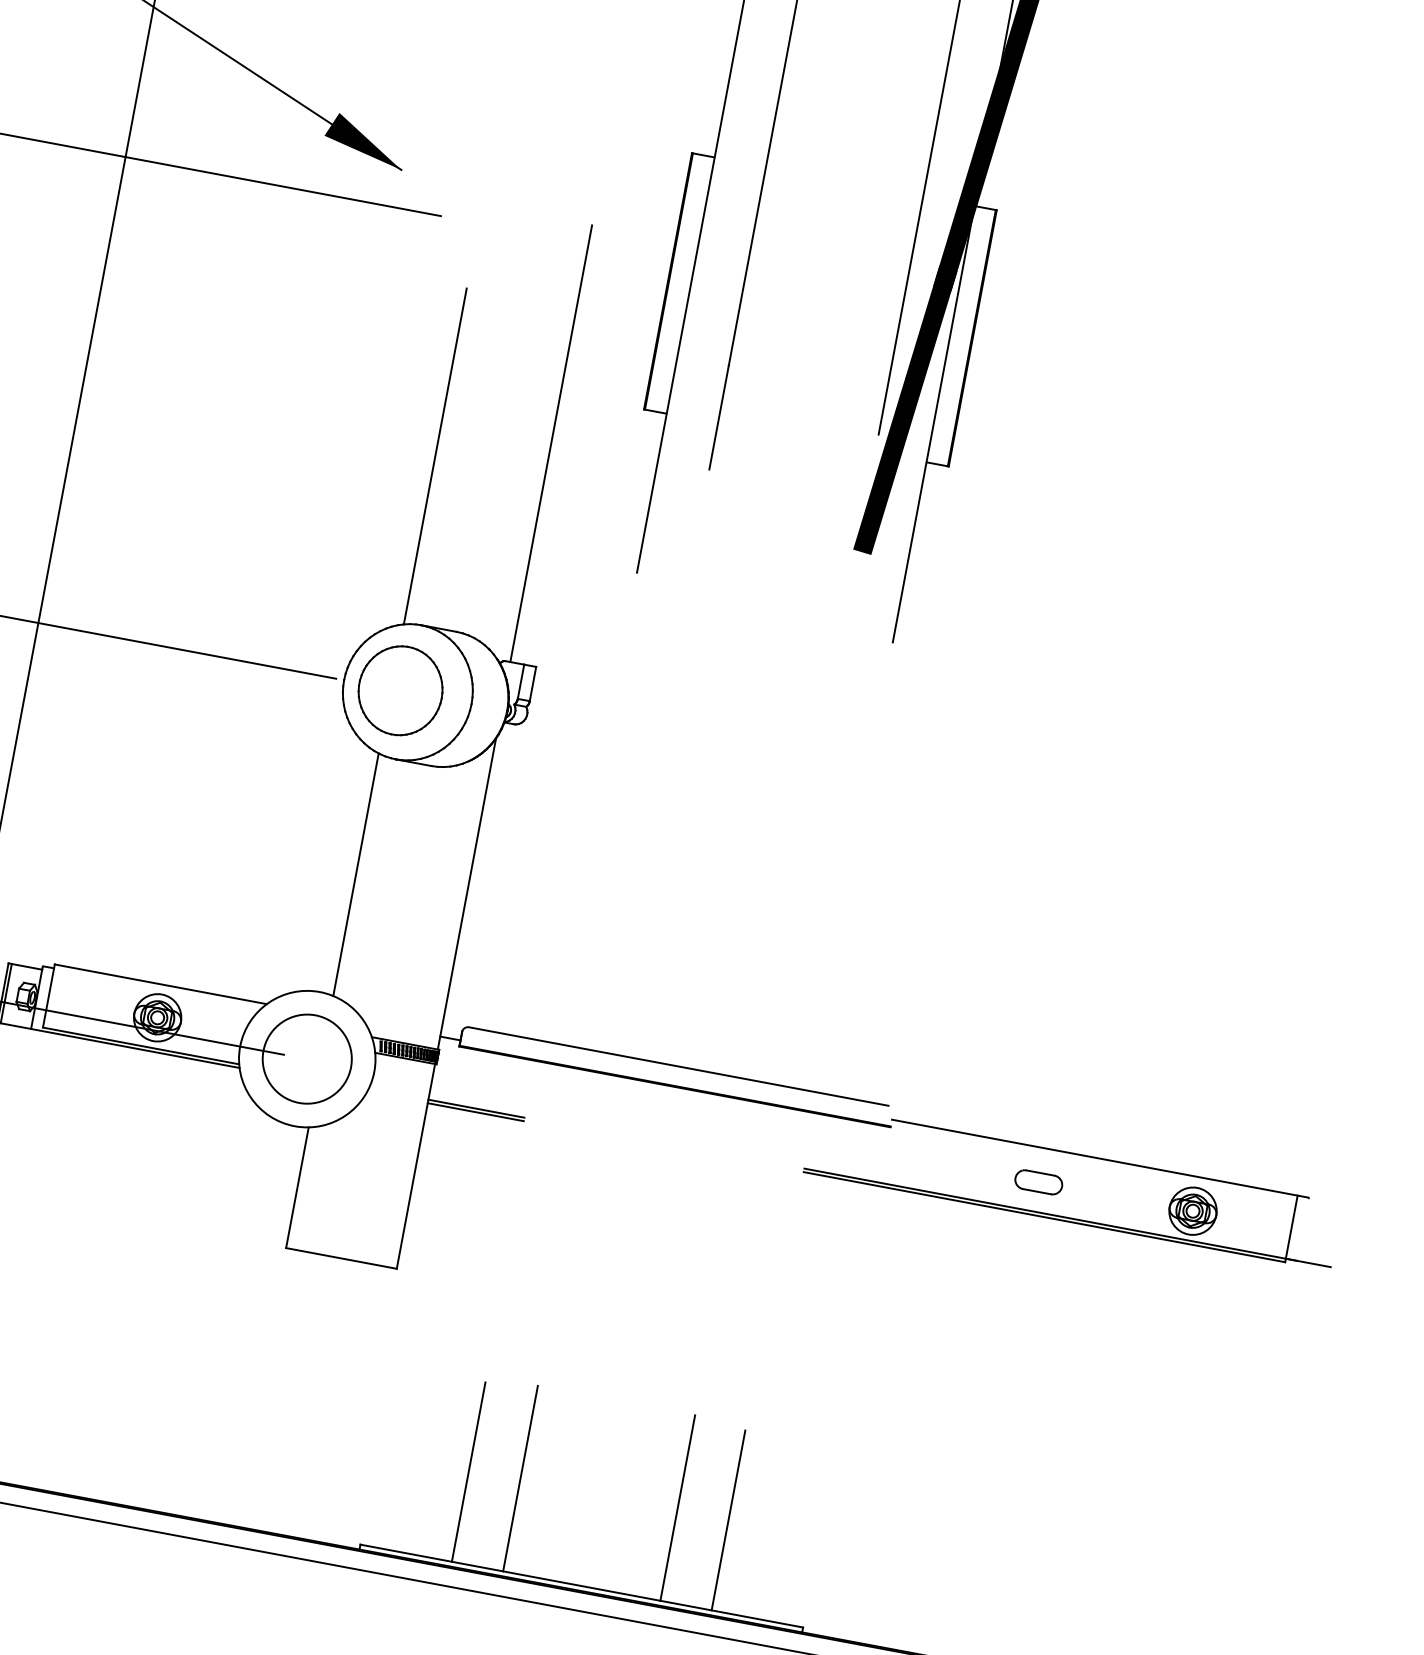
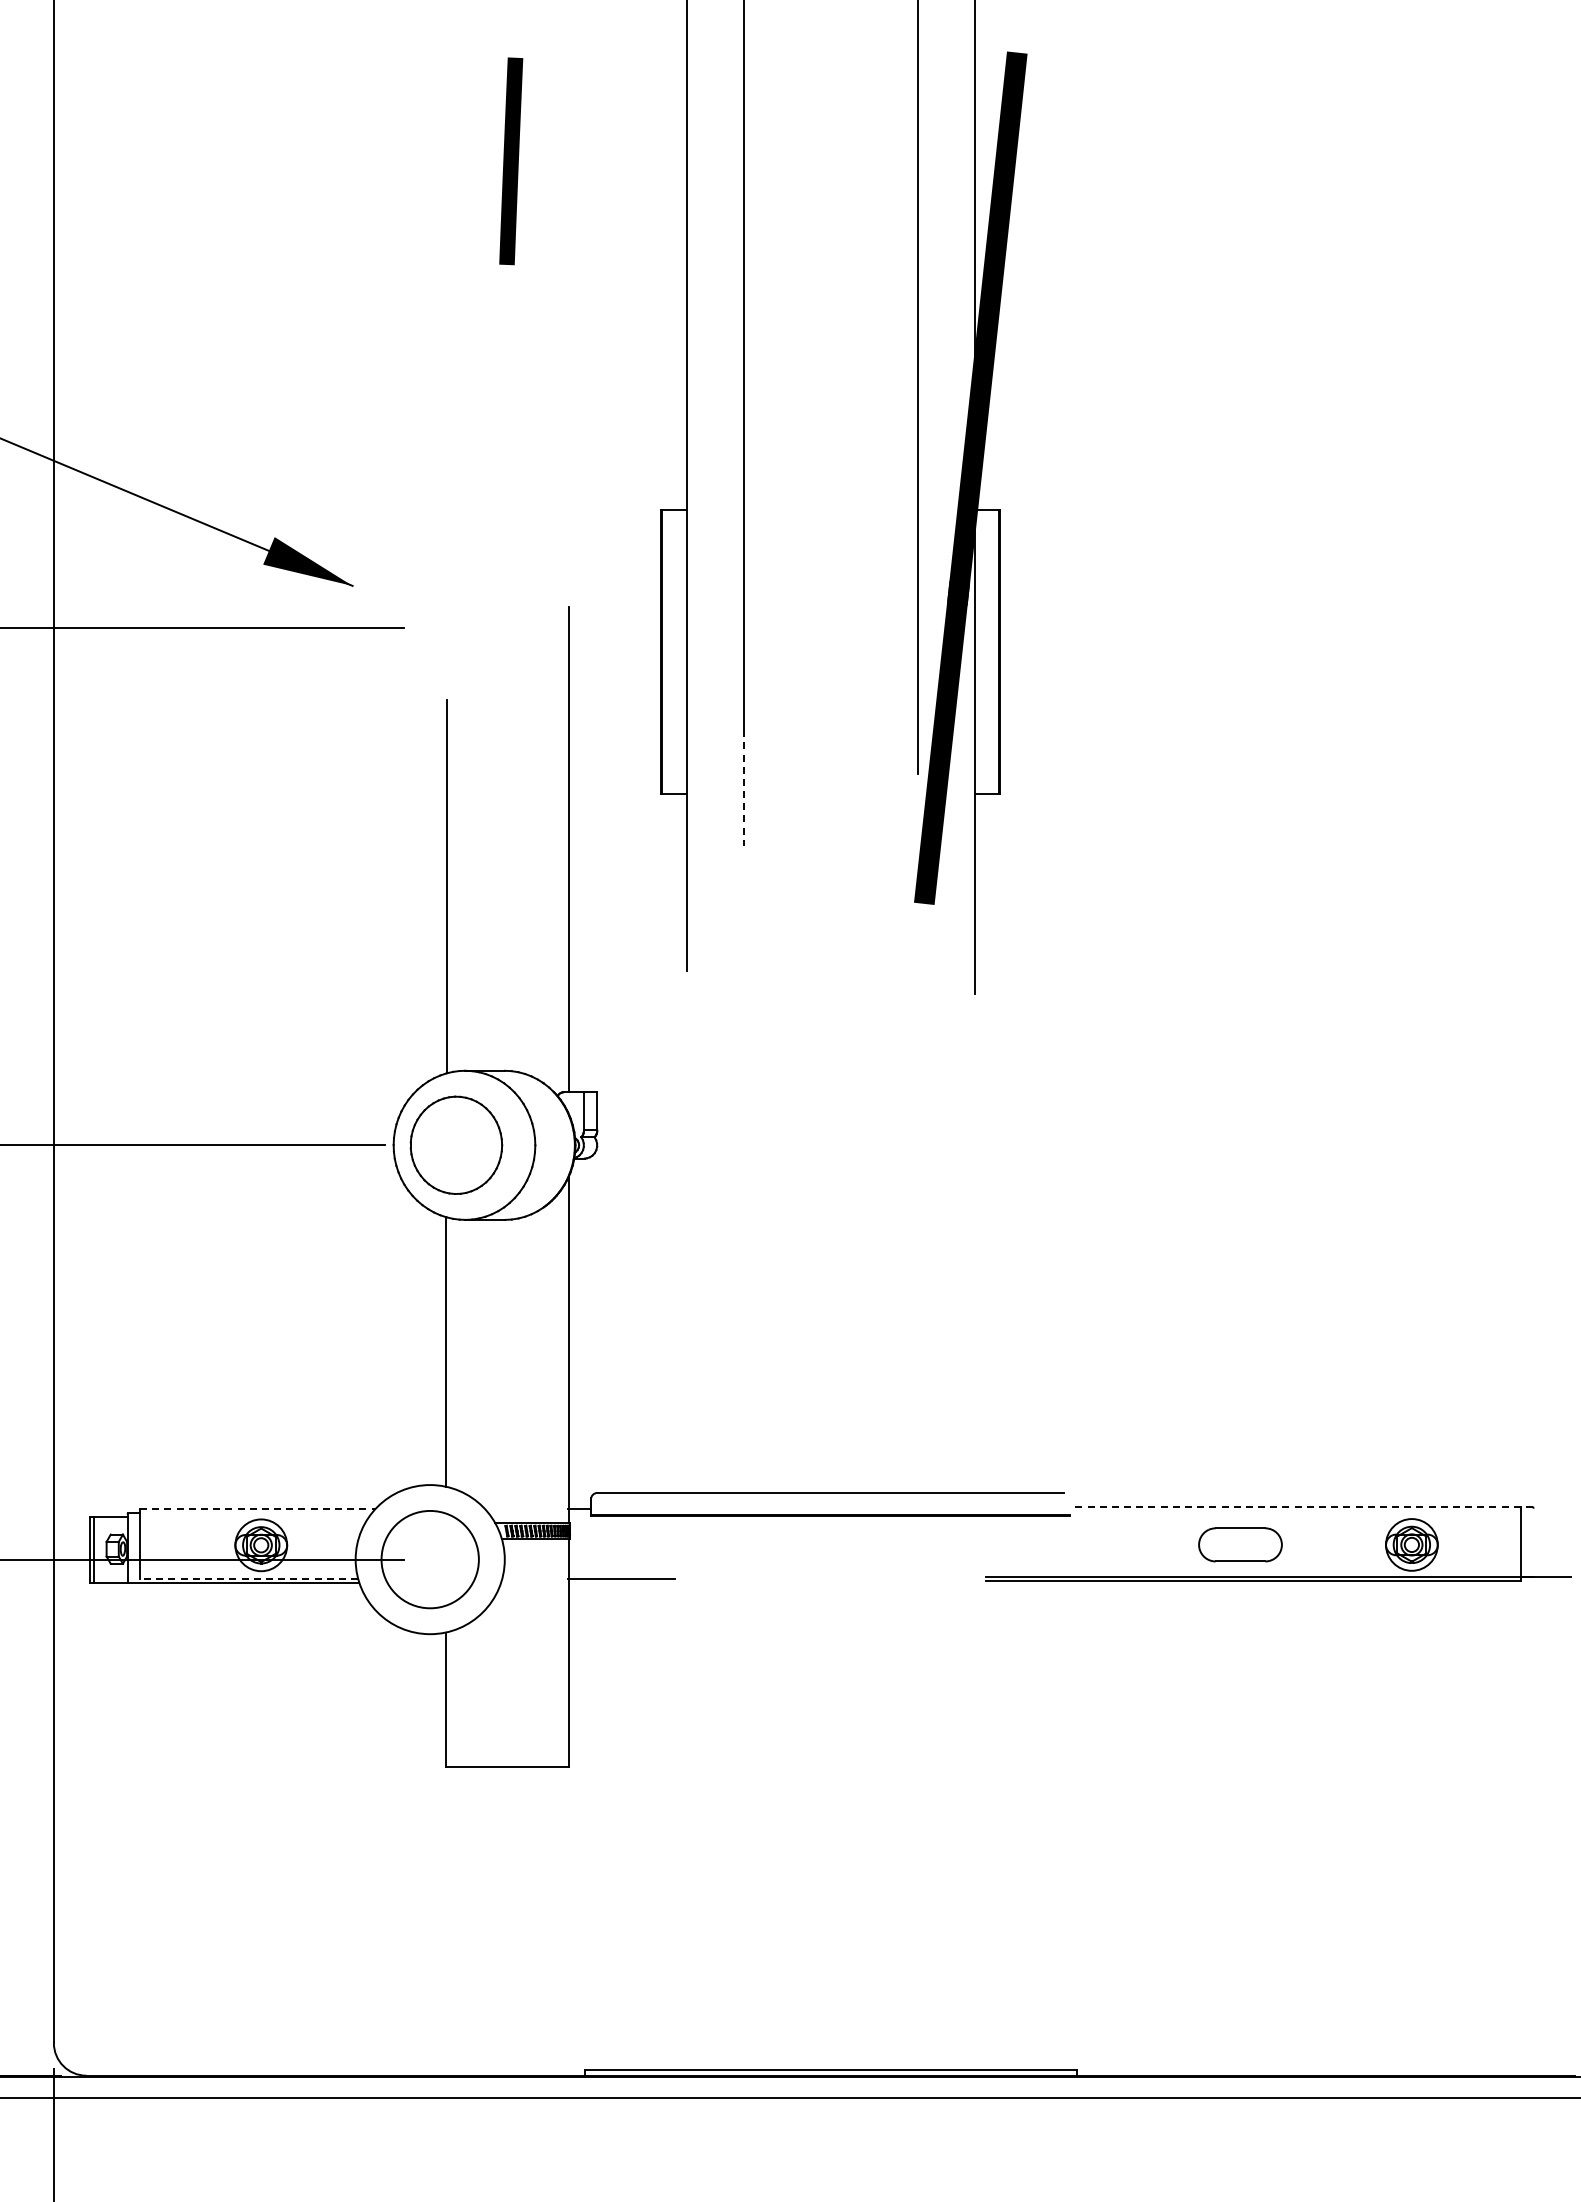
line: (719, 417) -> (743, 787), solid -> dashed
line: (160, 984) -> (257, 1508), solid -> dashed
line: (140, 1045) -> (248, 1578), solid -> dashed
line: (475, 1111) -> (621, 1582), removed
line: (1099, 1158) -> (1301, 1507), solid -> dashed
part: (1038, 1181) -> (1240, 1544), size x1.6
line: (468, 1471) -> (686, 1970), removed
line: (520, 1478) -> (743, 1967), removed
line: (677, 1508) -> (918, 1967), removed
line: (728, 1520) -> (975, 1970), removed

